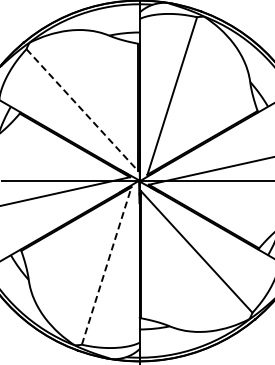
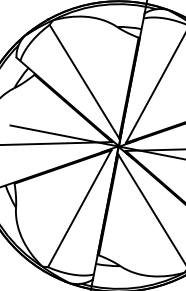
line: (82, 110) -> (84, 82), dashed -> solid
line: (106, 265) -> (79, 208), dashed -> solid

